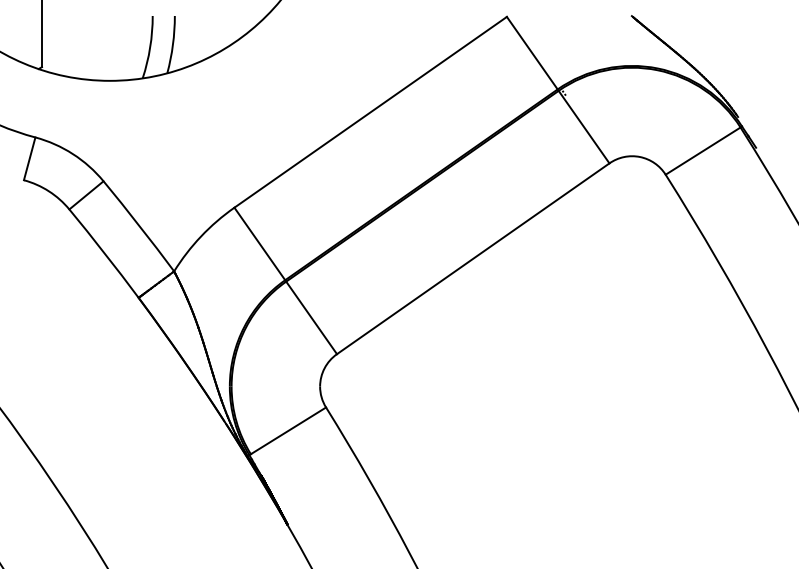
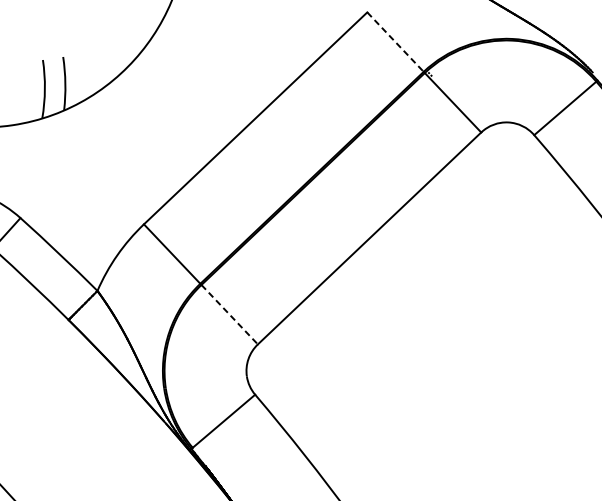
line: (532, 53) -> (395, 42), solid -> dashed
line: (311, 318) -> (229, 315), solid -> dashed

